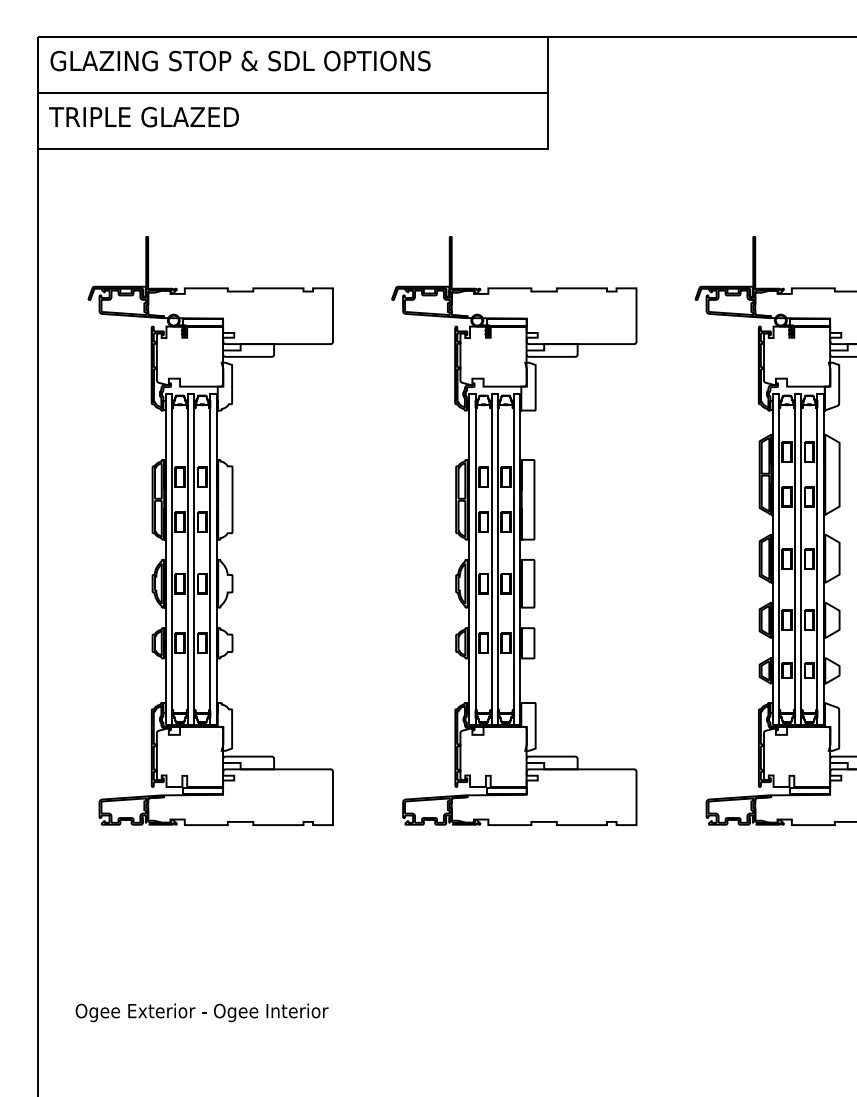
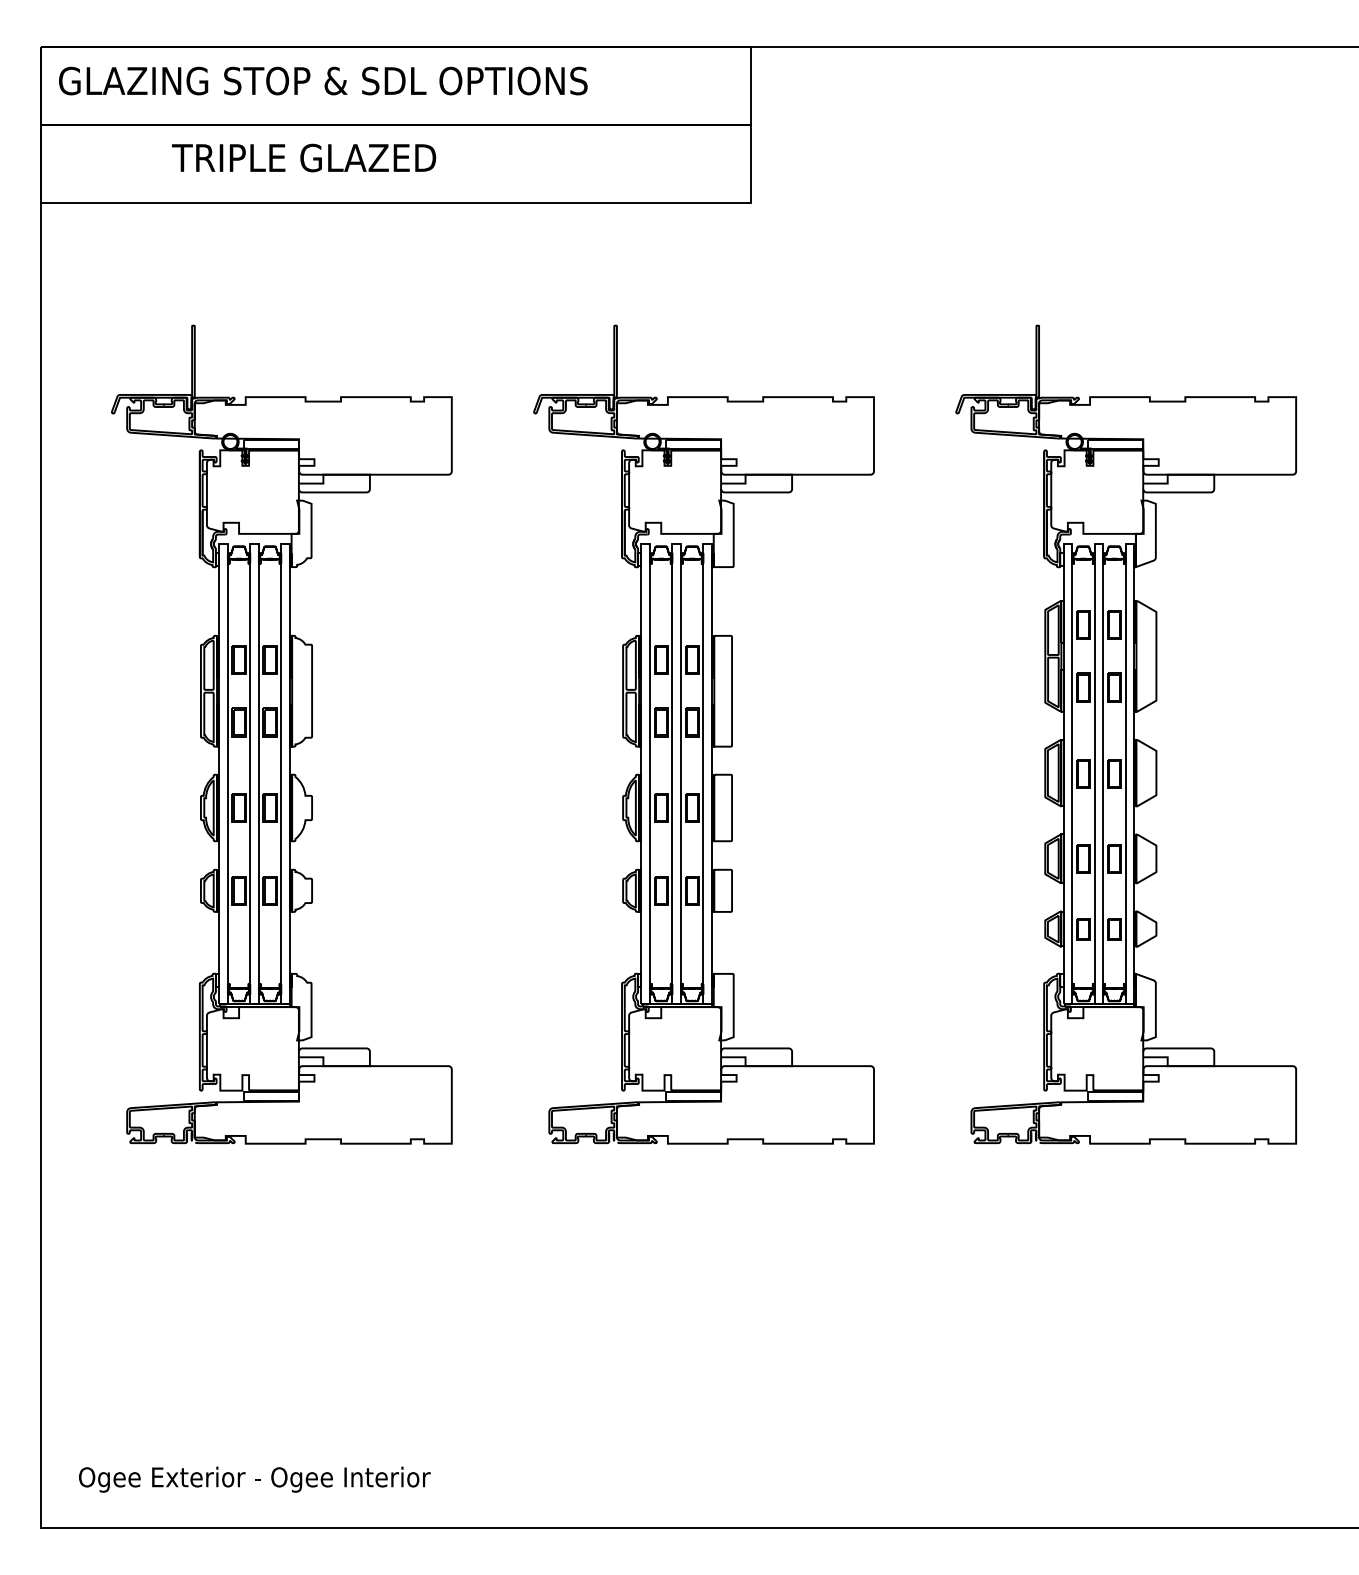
text: (144, 116) -> (304, 157), moved
text: (201, 1012) -> (254, 1479), moved

